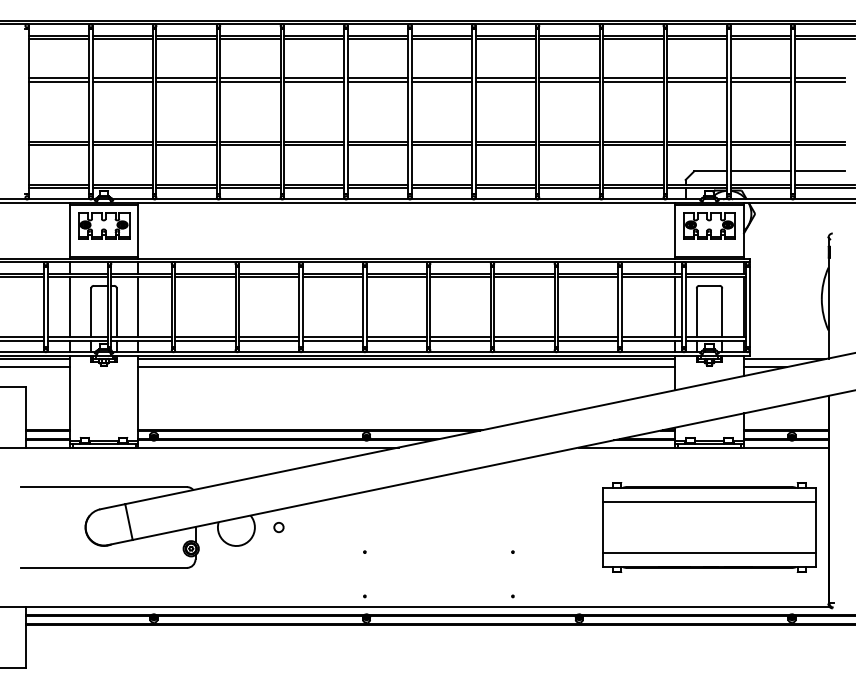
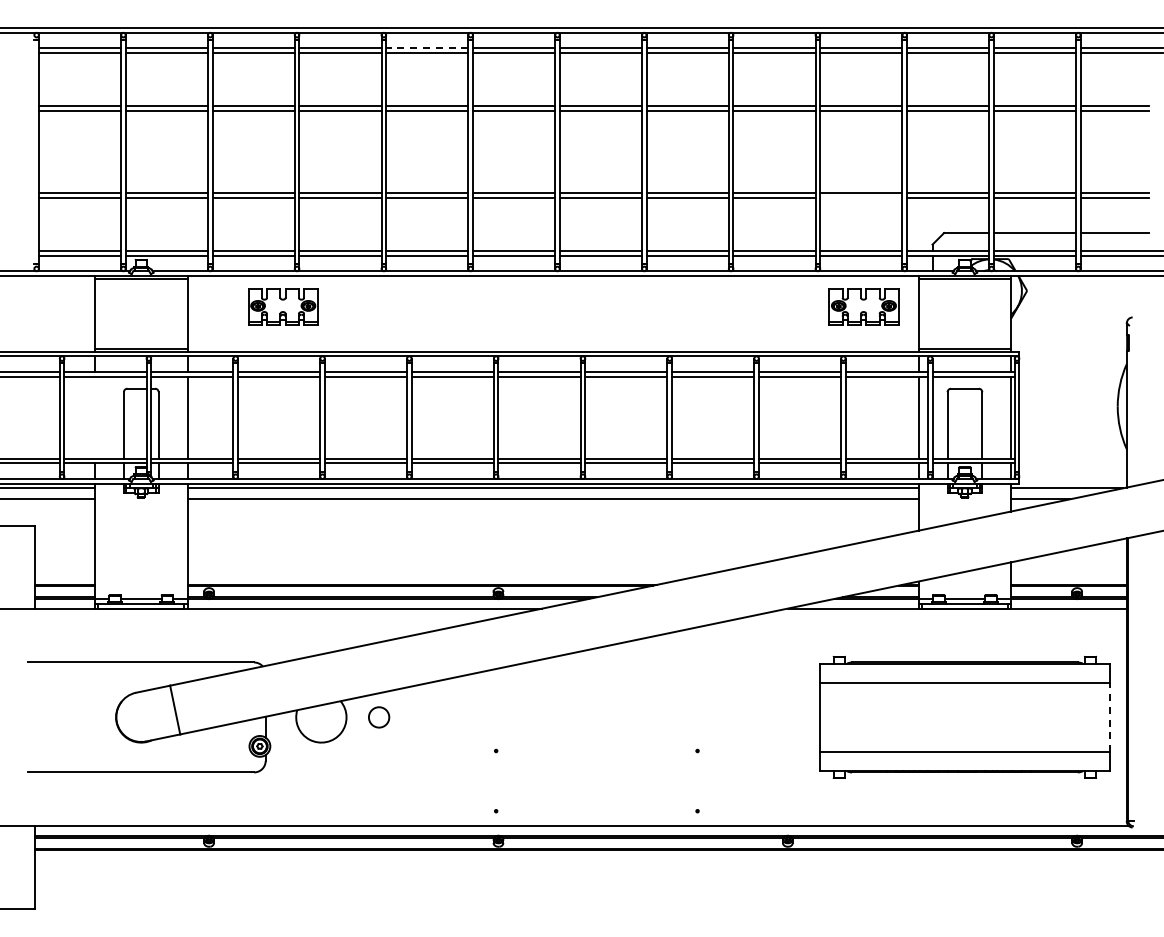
line: (313, 35) -> (426, 48), solid -> dashed
line: (633, 145) -> (861, 197), removed
part: (104, 225) -> (283, 306), moved
part: (709, 225) -> (863, 306), moved
line: (69, 307) -> (94, 417), removed
circle: (279, 527) -> (379, 717), size x1.6
line: (815, 527) -> (1109, 717), solid -> dashed

